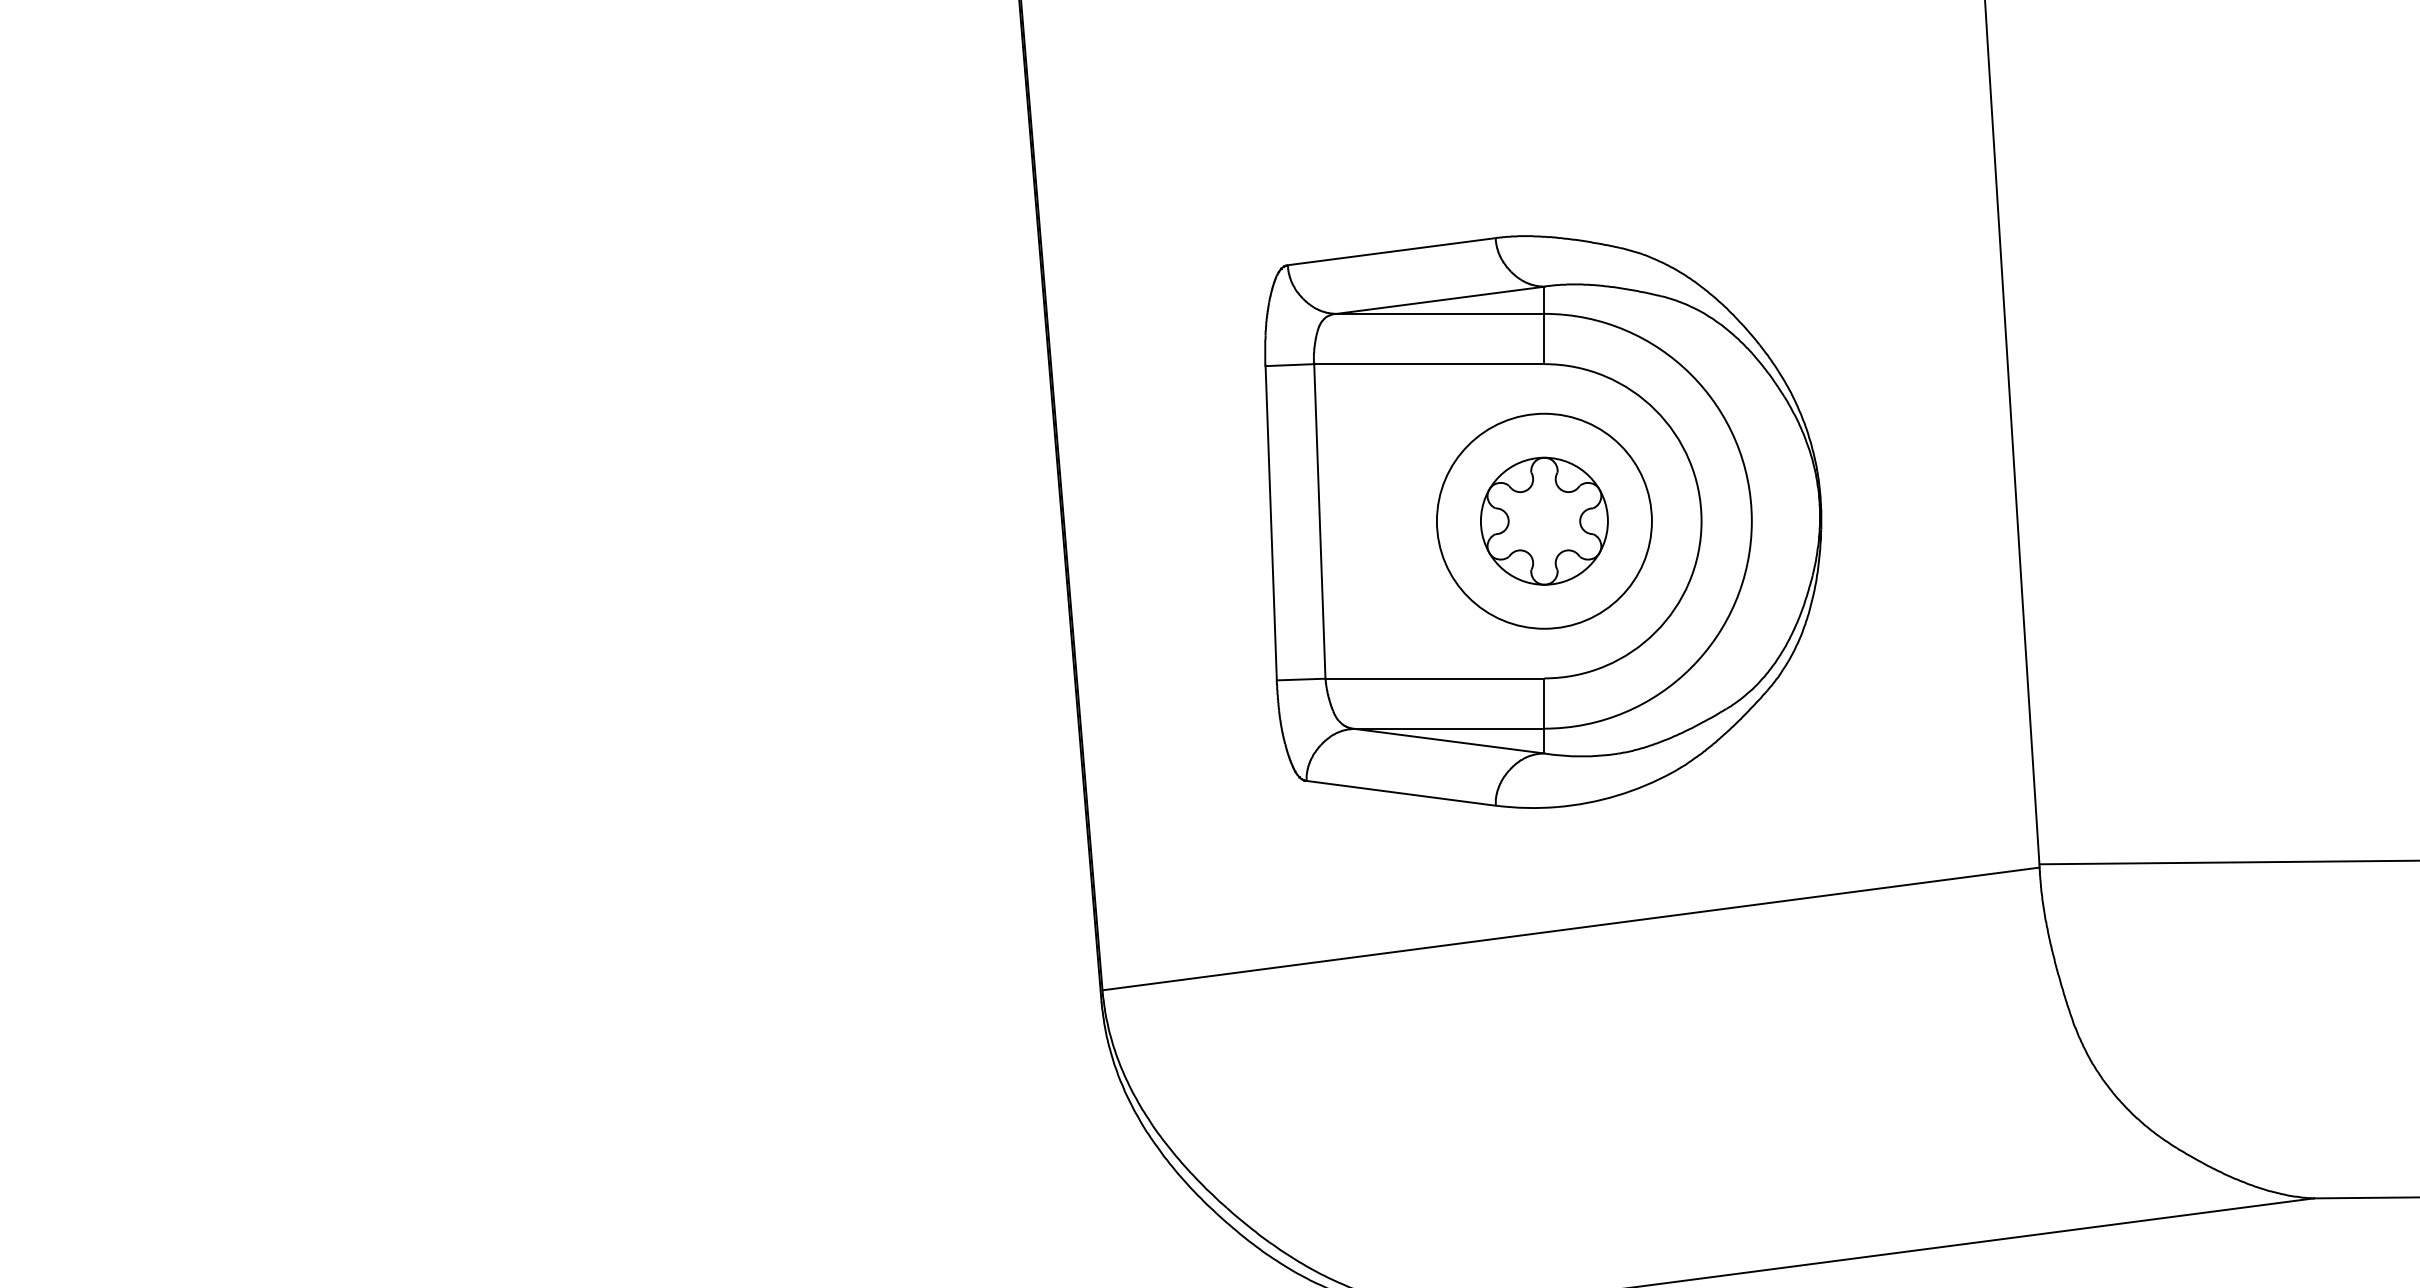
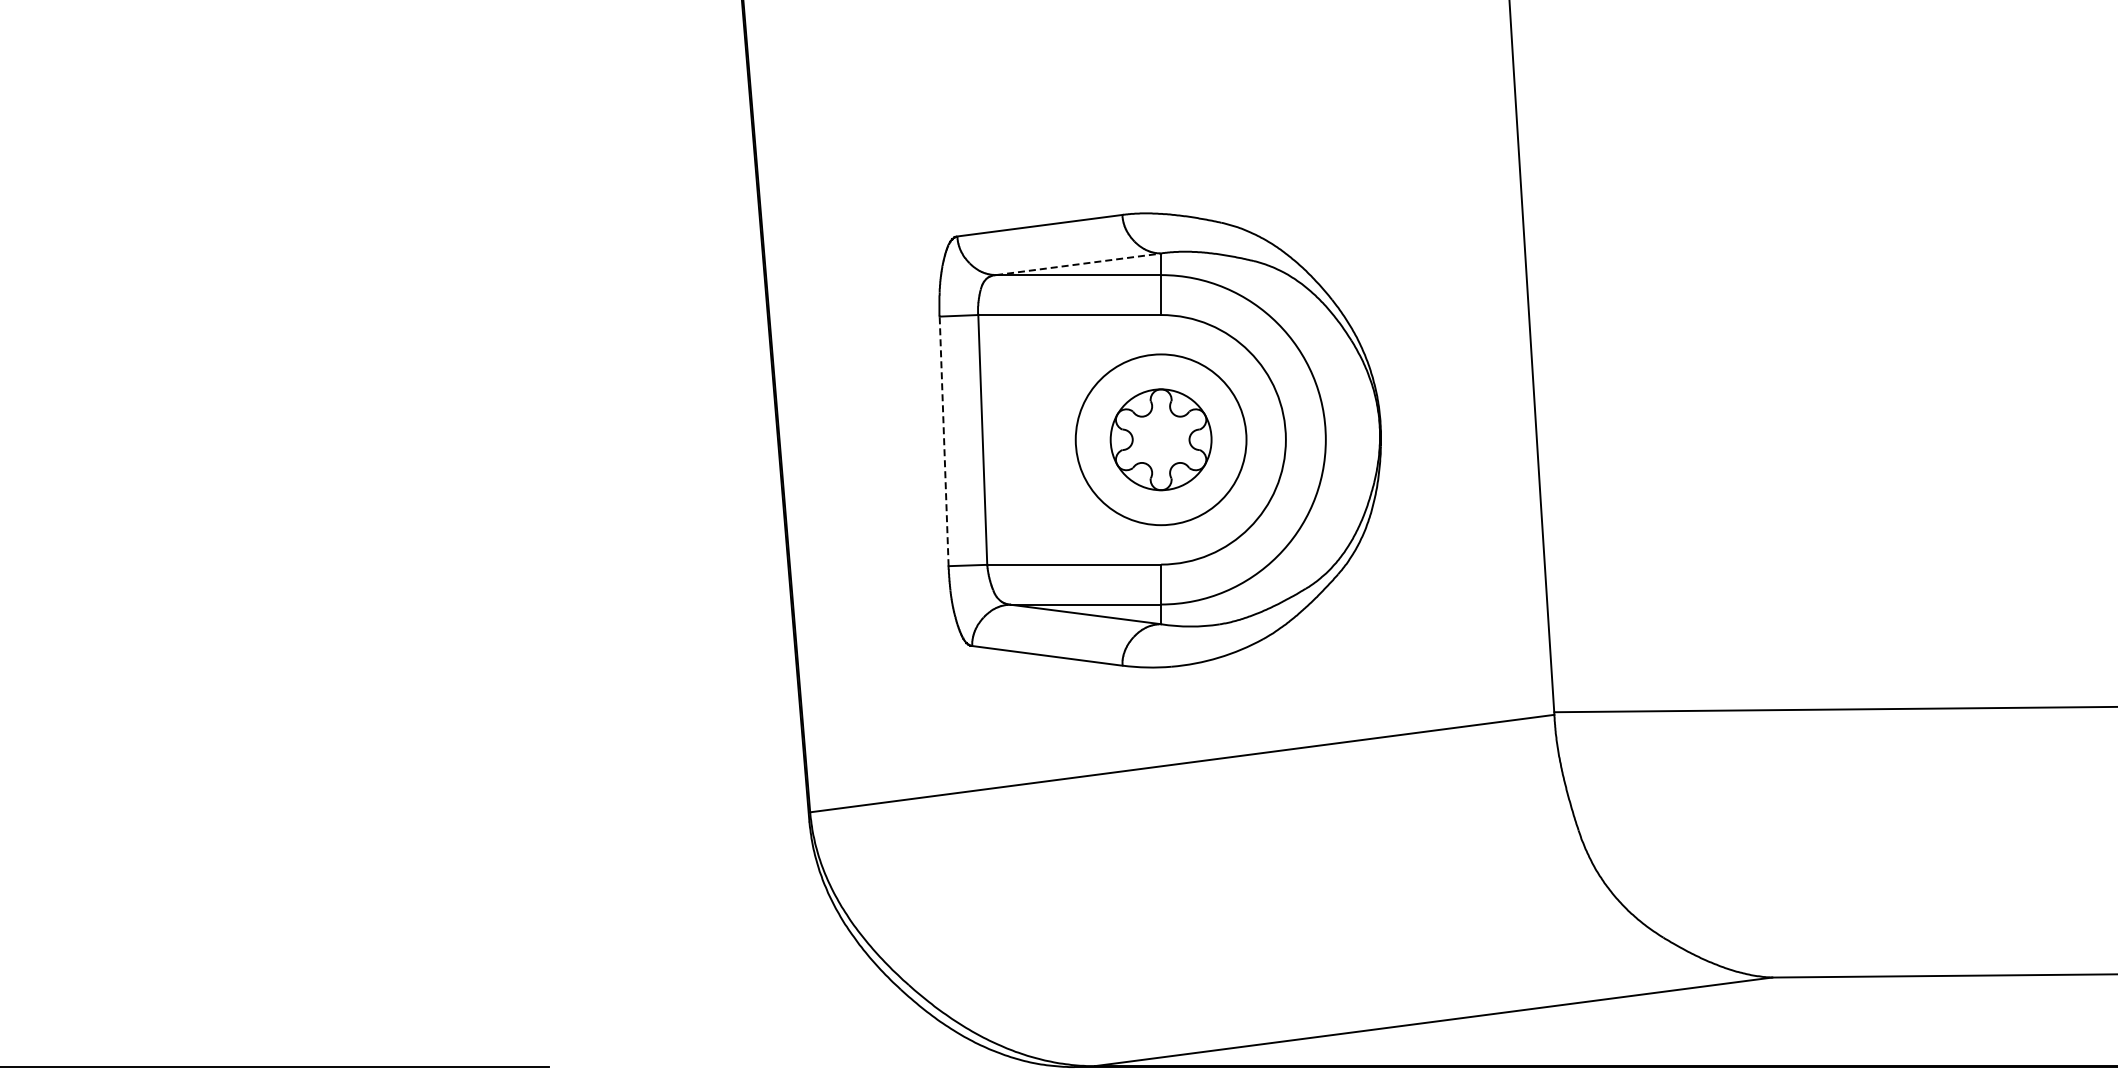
line: (1441, 300) -> (1079, 264), solid -> dashed
line: (1271, 523) -> (944, 441), solid -> dashed

